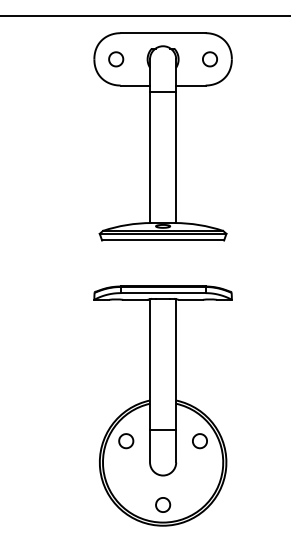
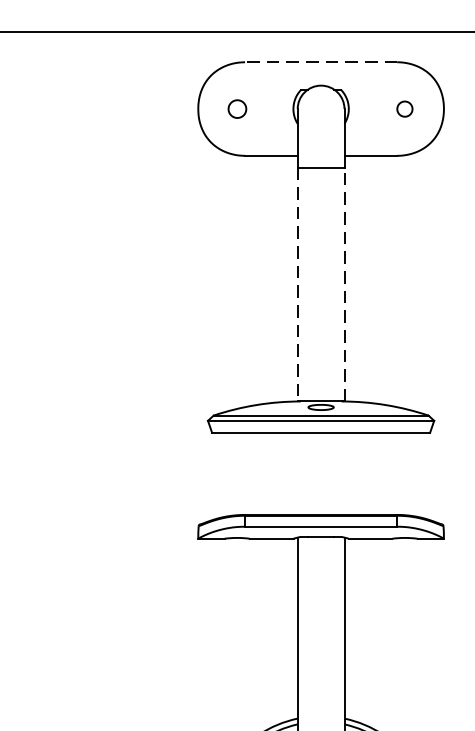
line: (163, 33) -> (321, 62), solid -> dashed
part: (116, 59) -> (237, 109), size x0.7
part: (209, 59) -> (403, 109), size x0.6
line: (176, 157) -> (345, 284), solid -> dashed
line: (150, 158) -> (298, 286), solid -> dashed

